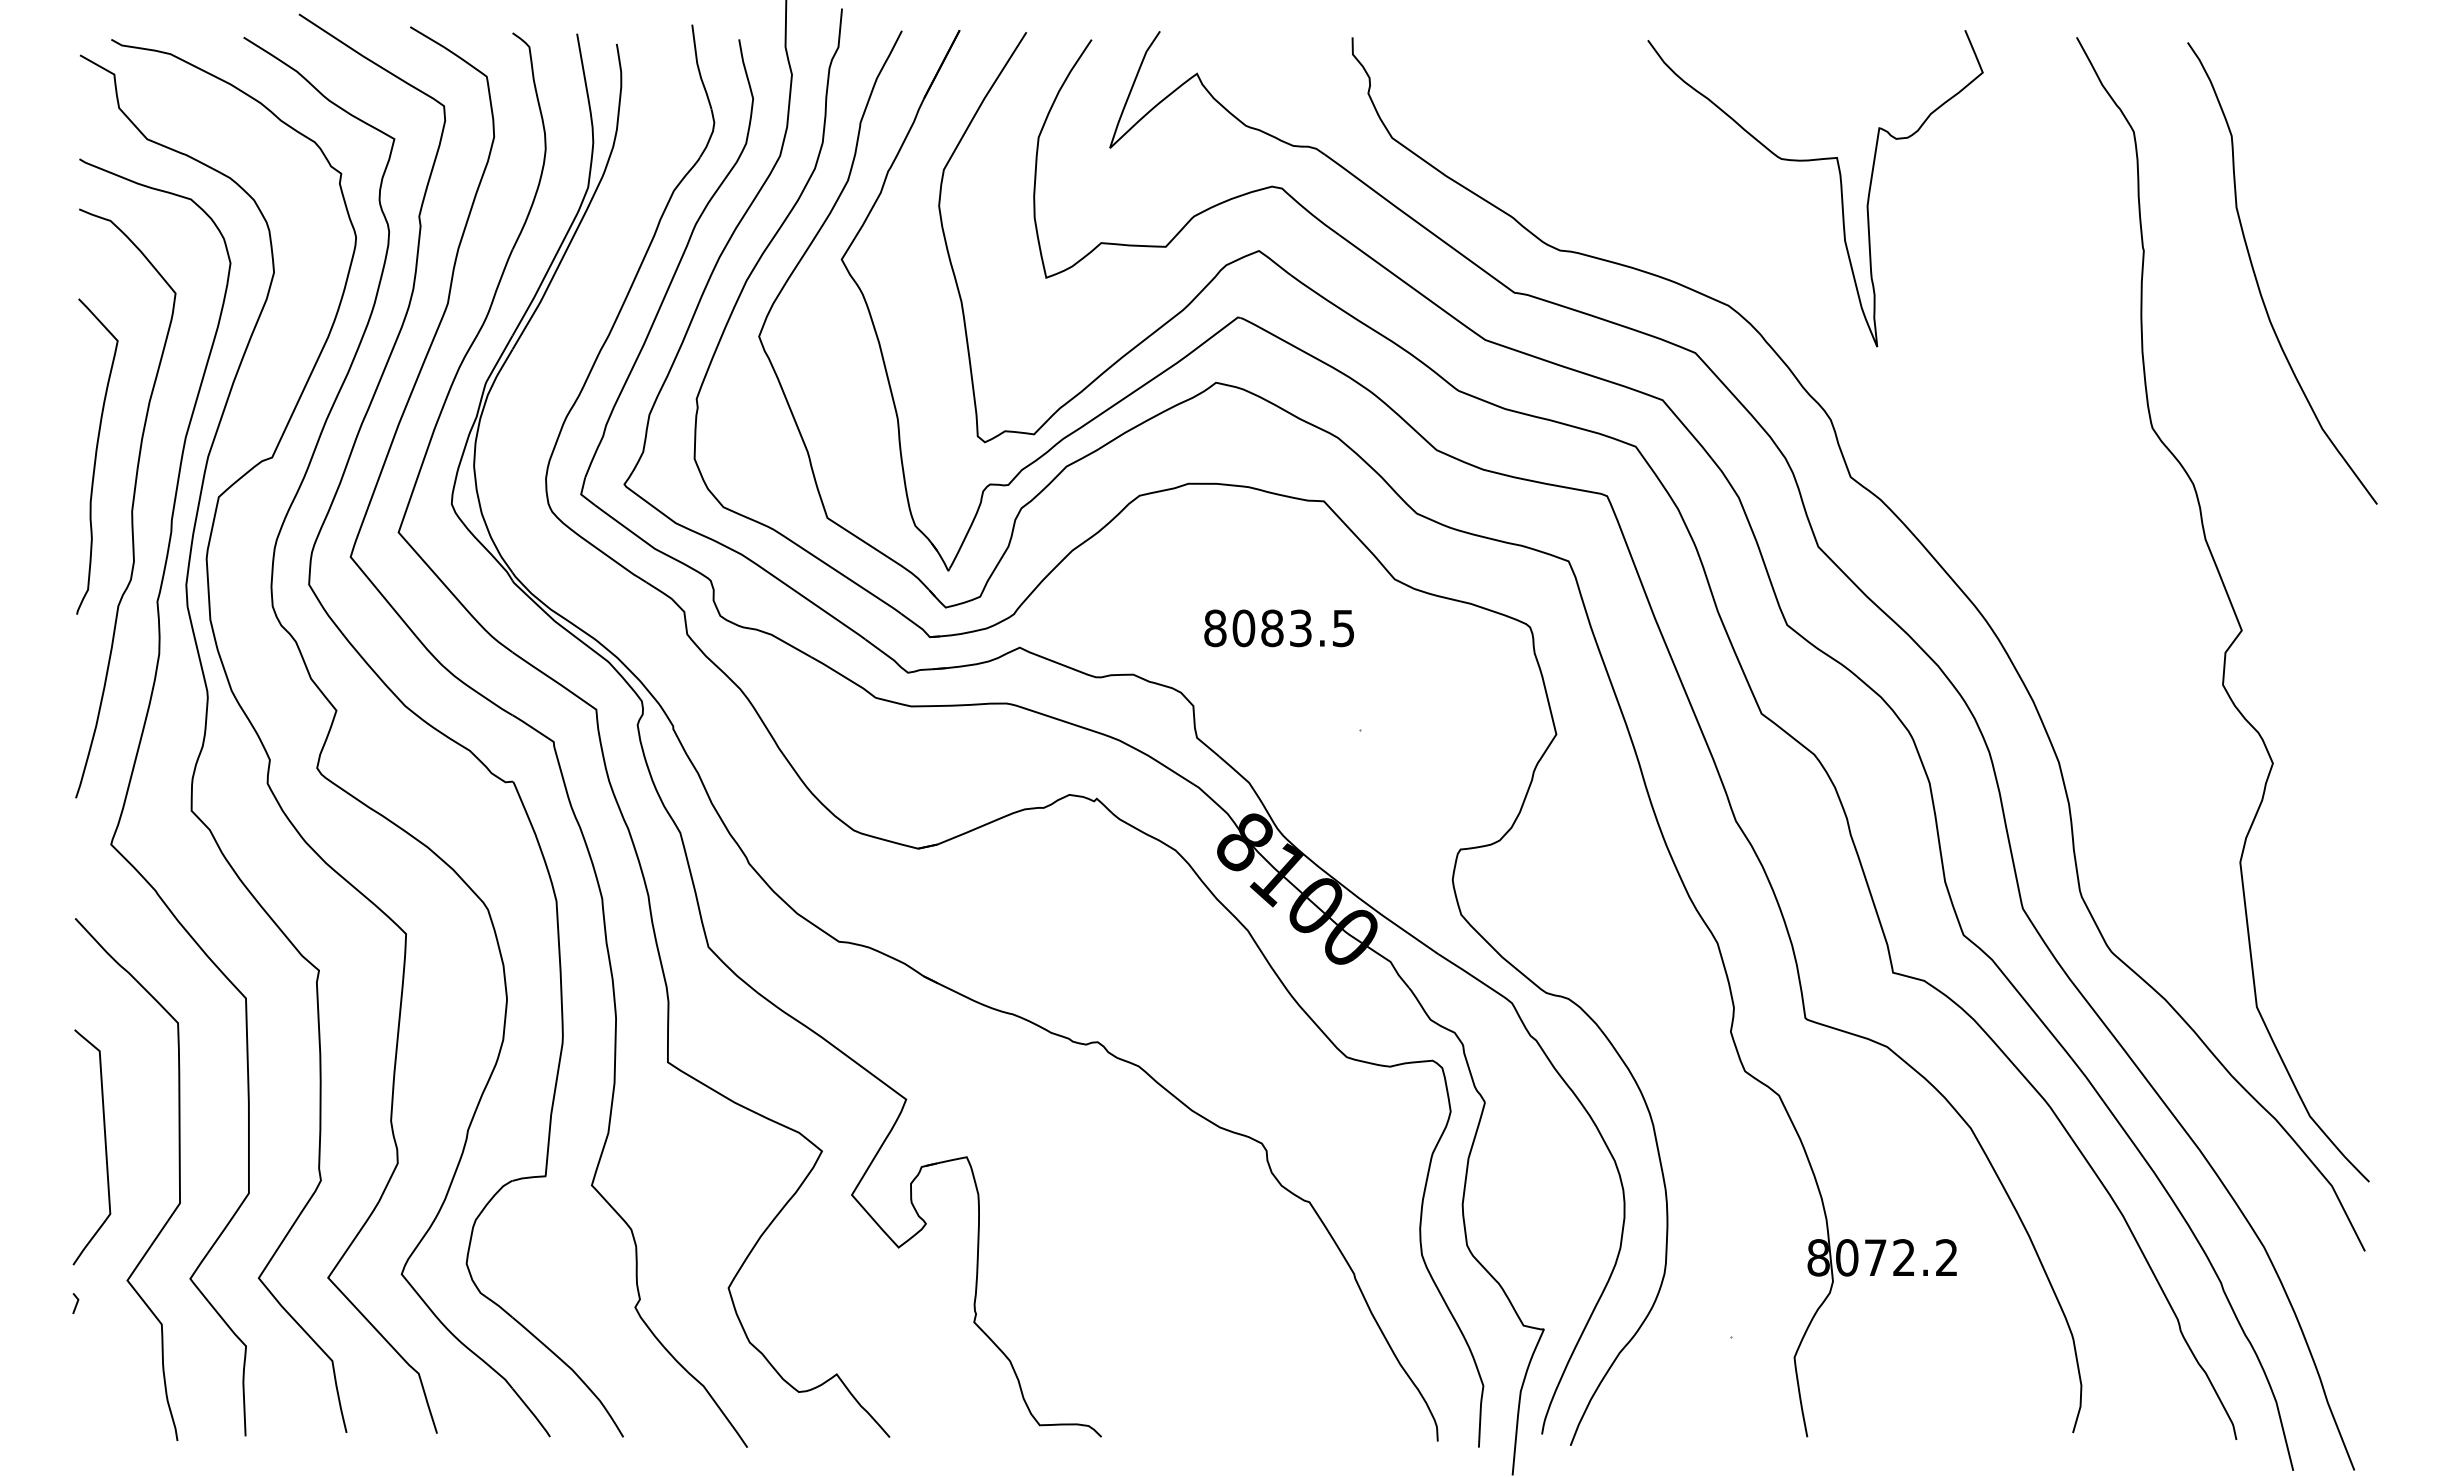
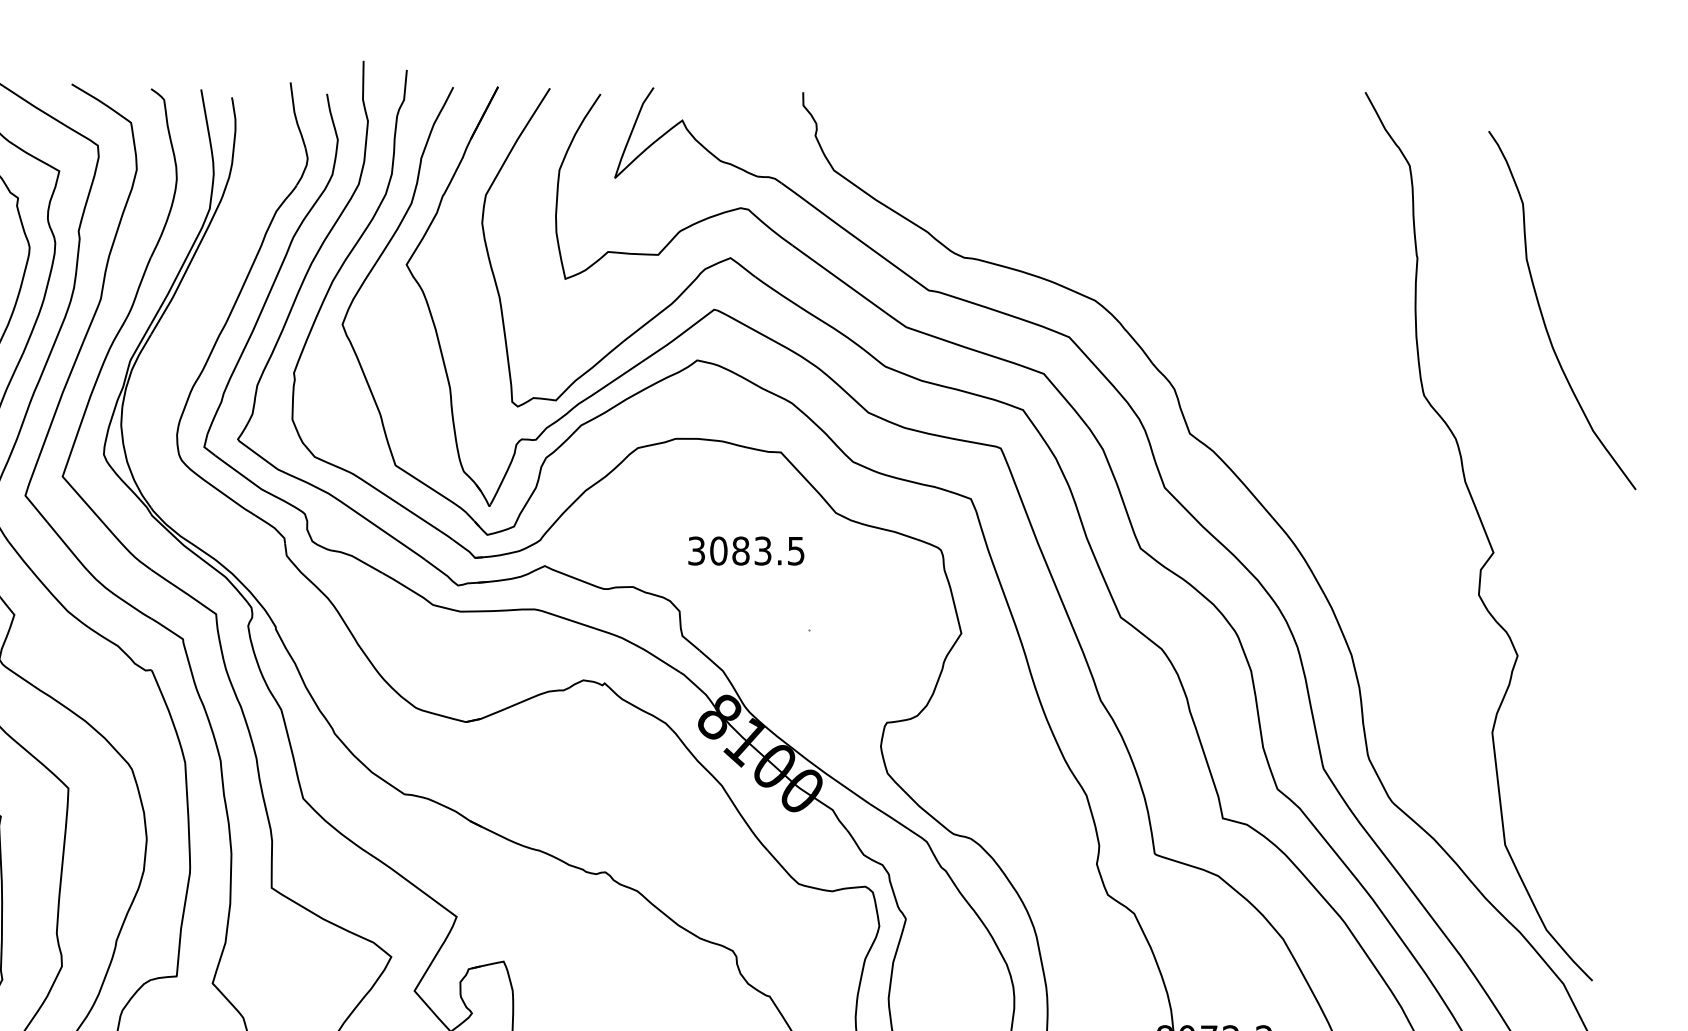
curve: (1840, 188) -> (1181, 209), removed
curve: (2258, 282) -> (1543, 317), moved
text: (1215, 628) -> (696, 551), 8083.5 -> 3083.5

